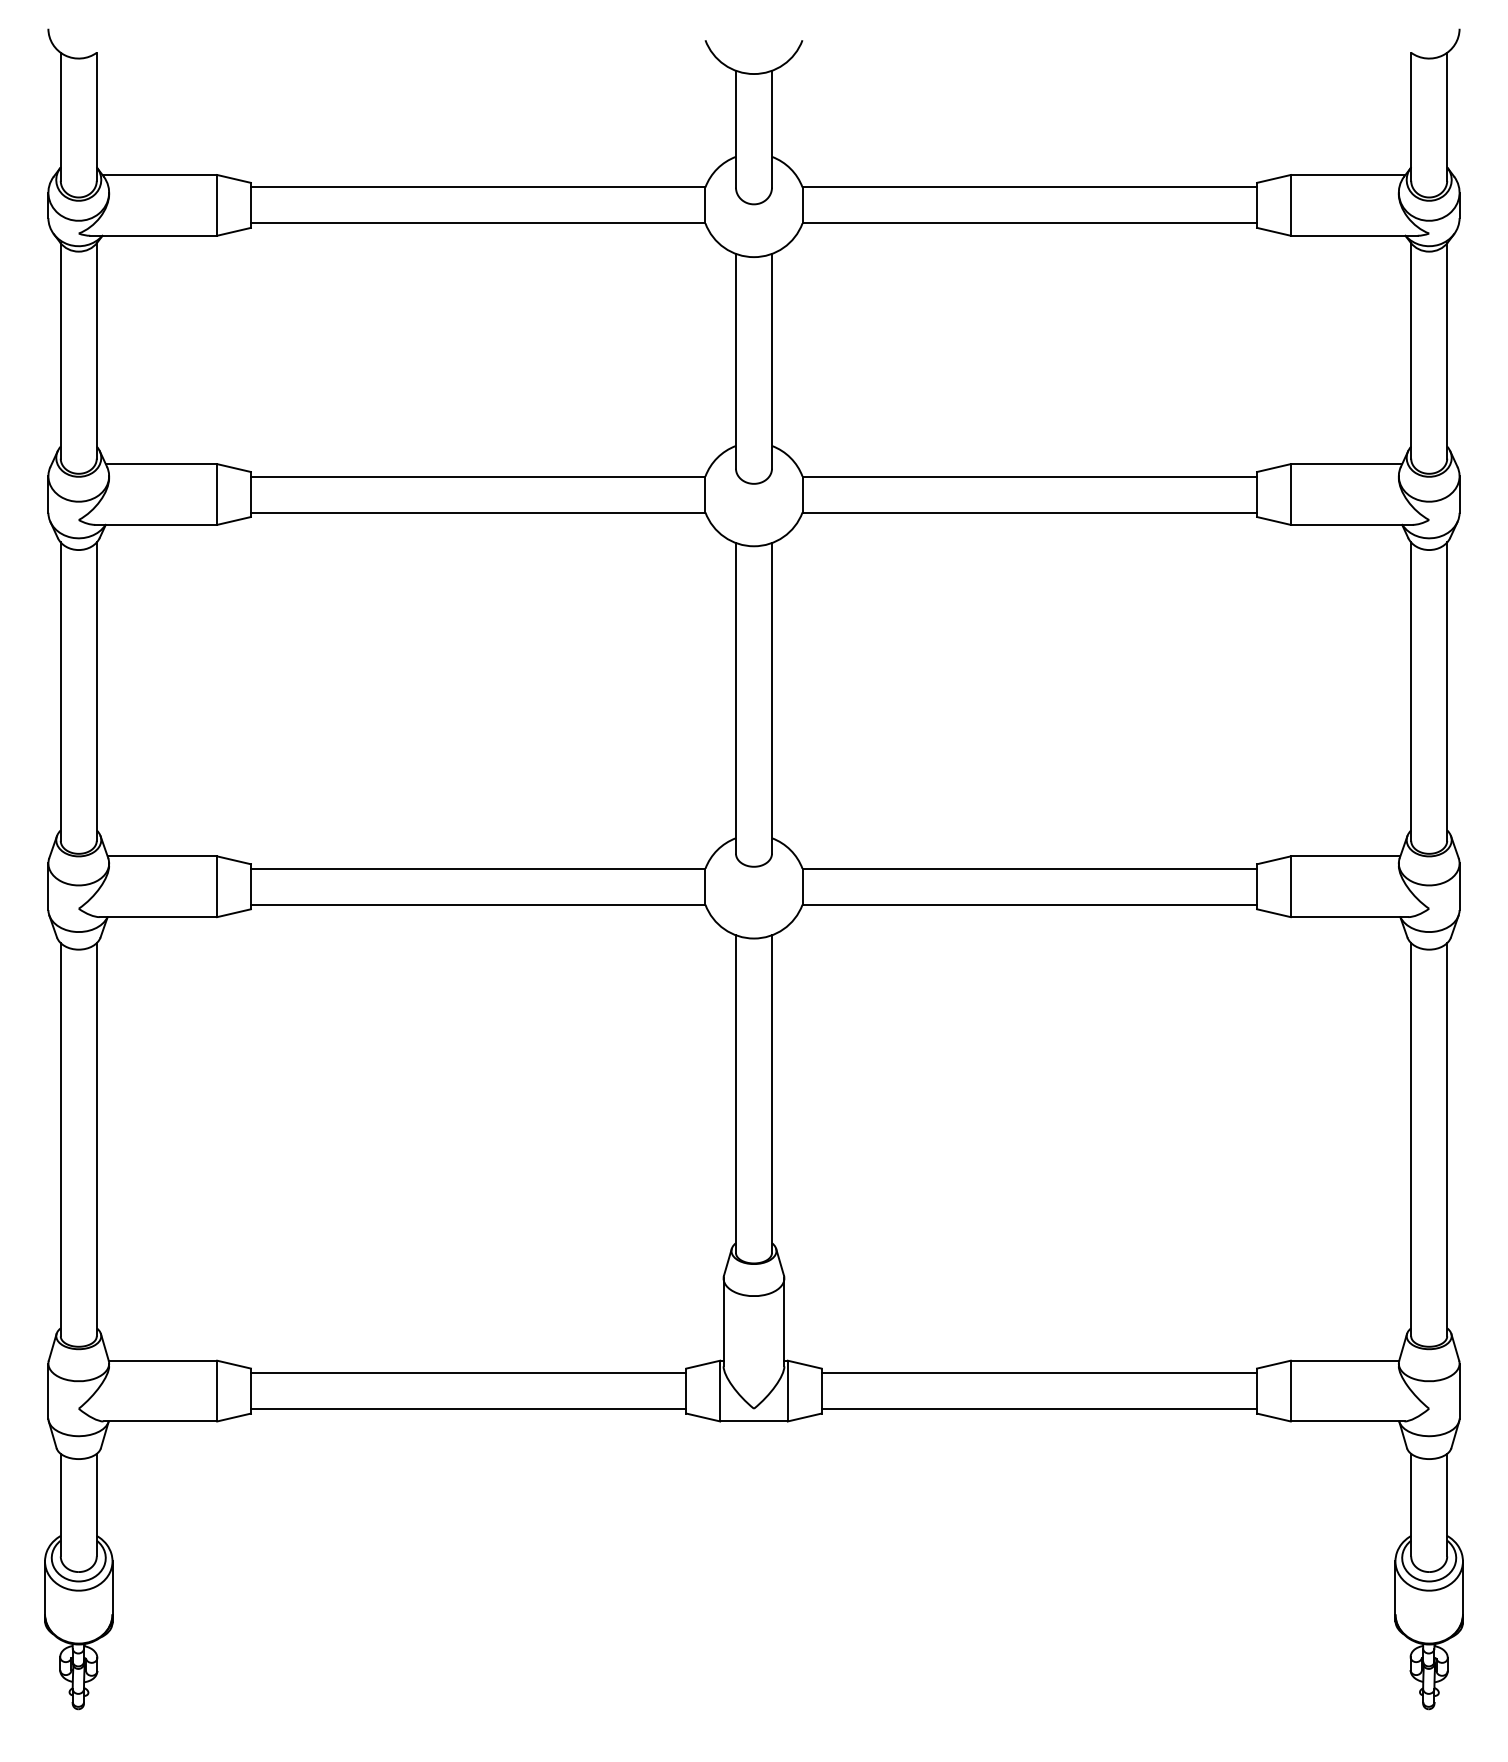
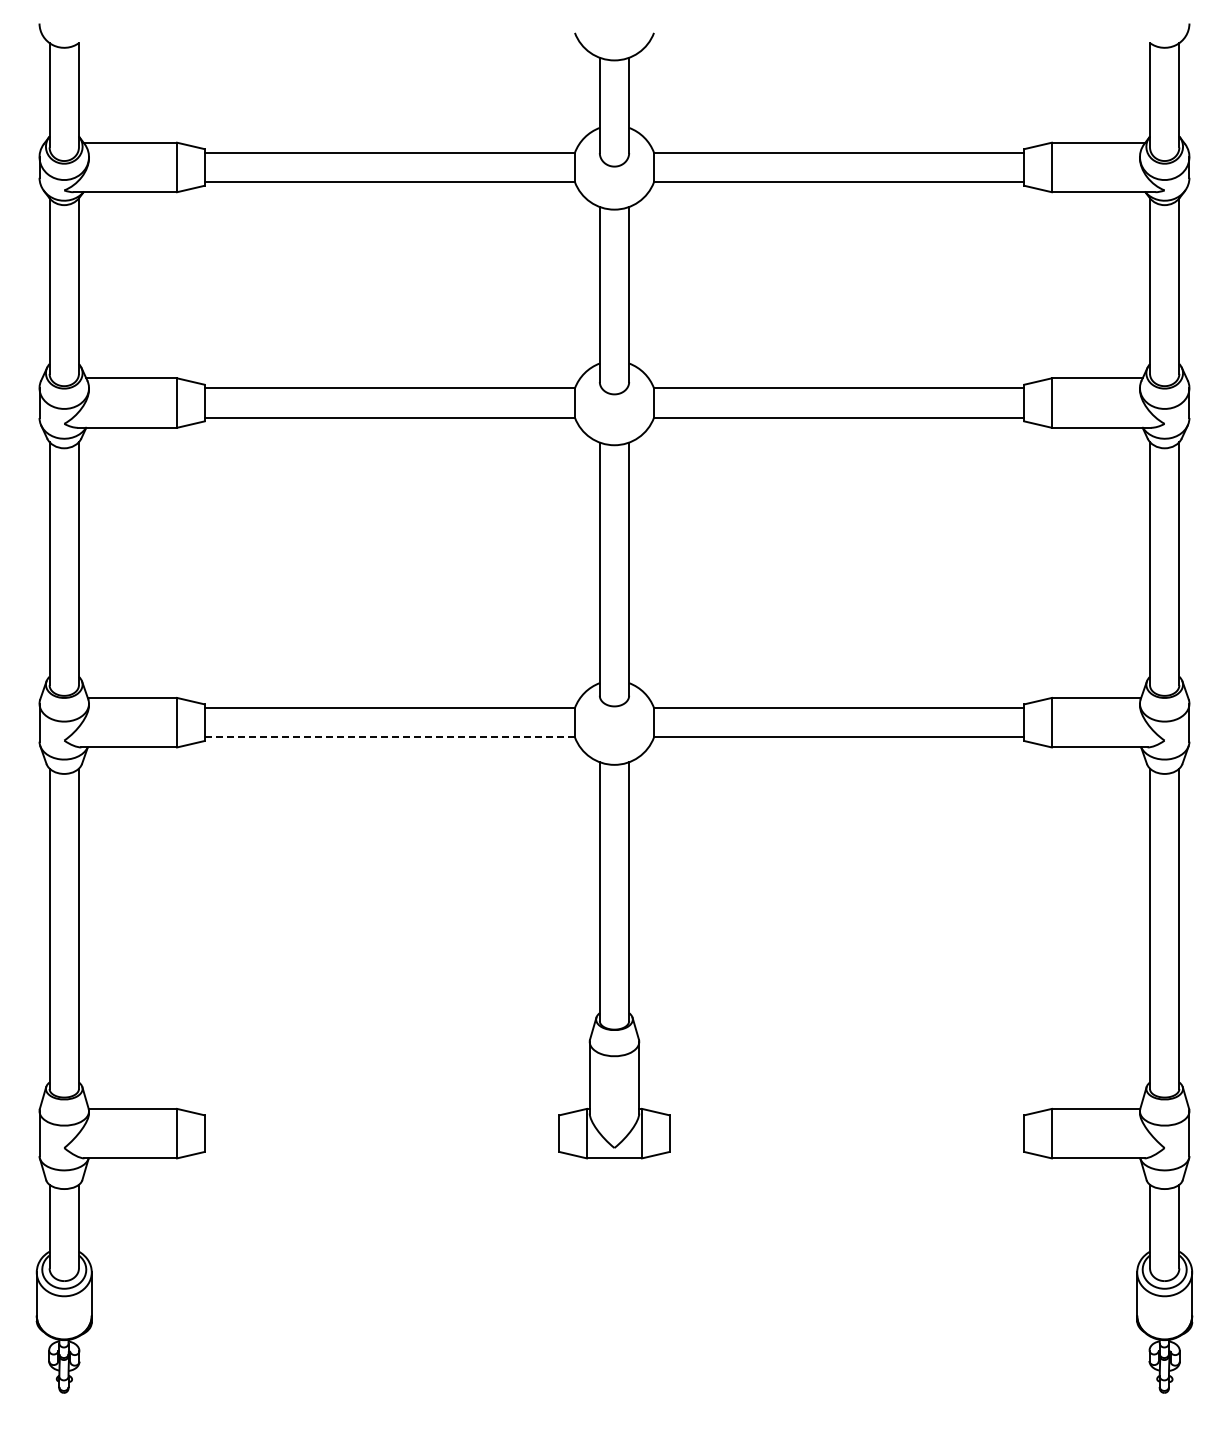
line: (477, 904) -> (389, 737), solid -> dashed
line: (468, 1372) -> (381, 1118), removed
line: (1038, 1372) -> (846, 1118), removed
line: (468, 1409) -> (381, 1148), removed
line: (1038, 1409) -> (846, 1148), removed

